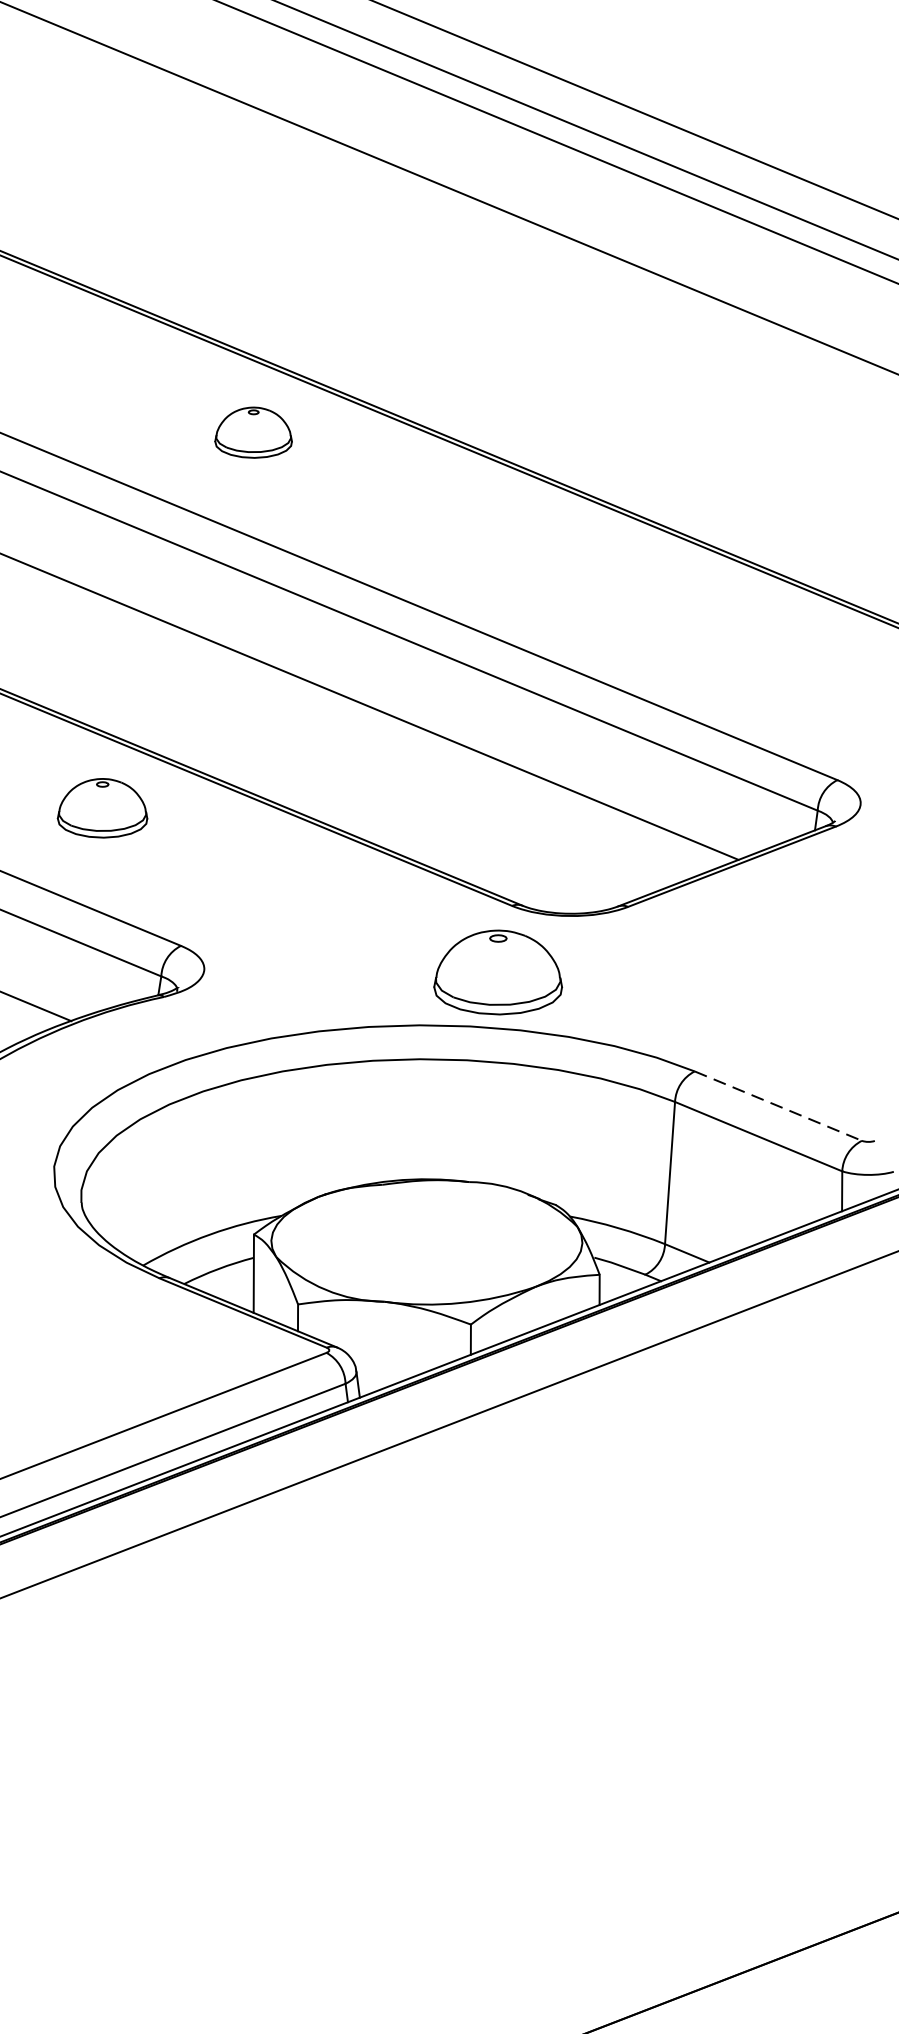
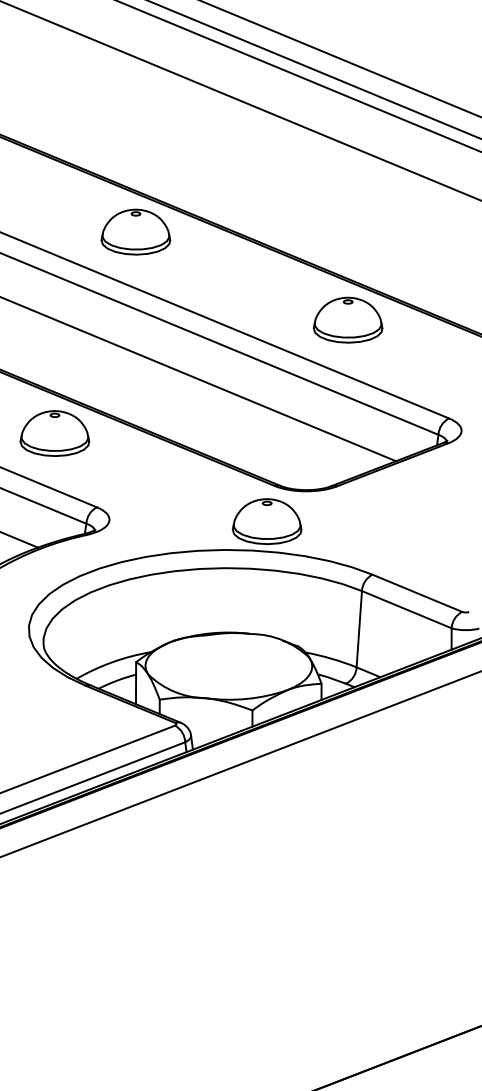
part: (252, 431) -> (135, 231), size x1.67
part: (648, 595) -> (347, 319), added
part: (101, 808) -> (54, 433), size x1.43
line: (778, 1106) -> (417, 593), dashed -> solid

